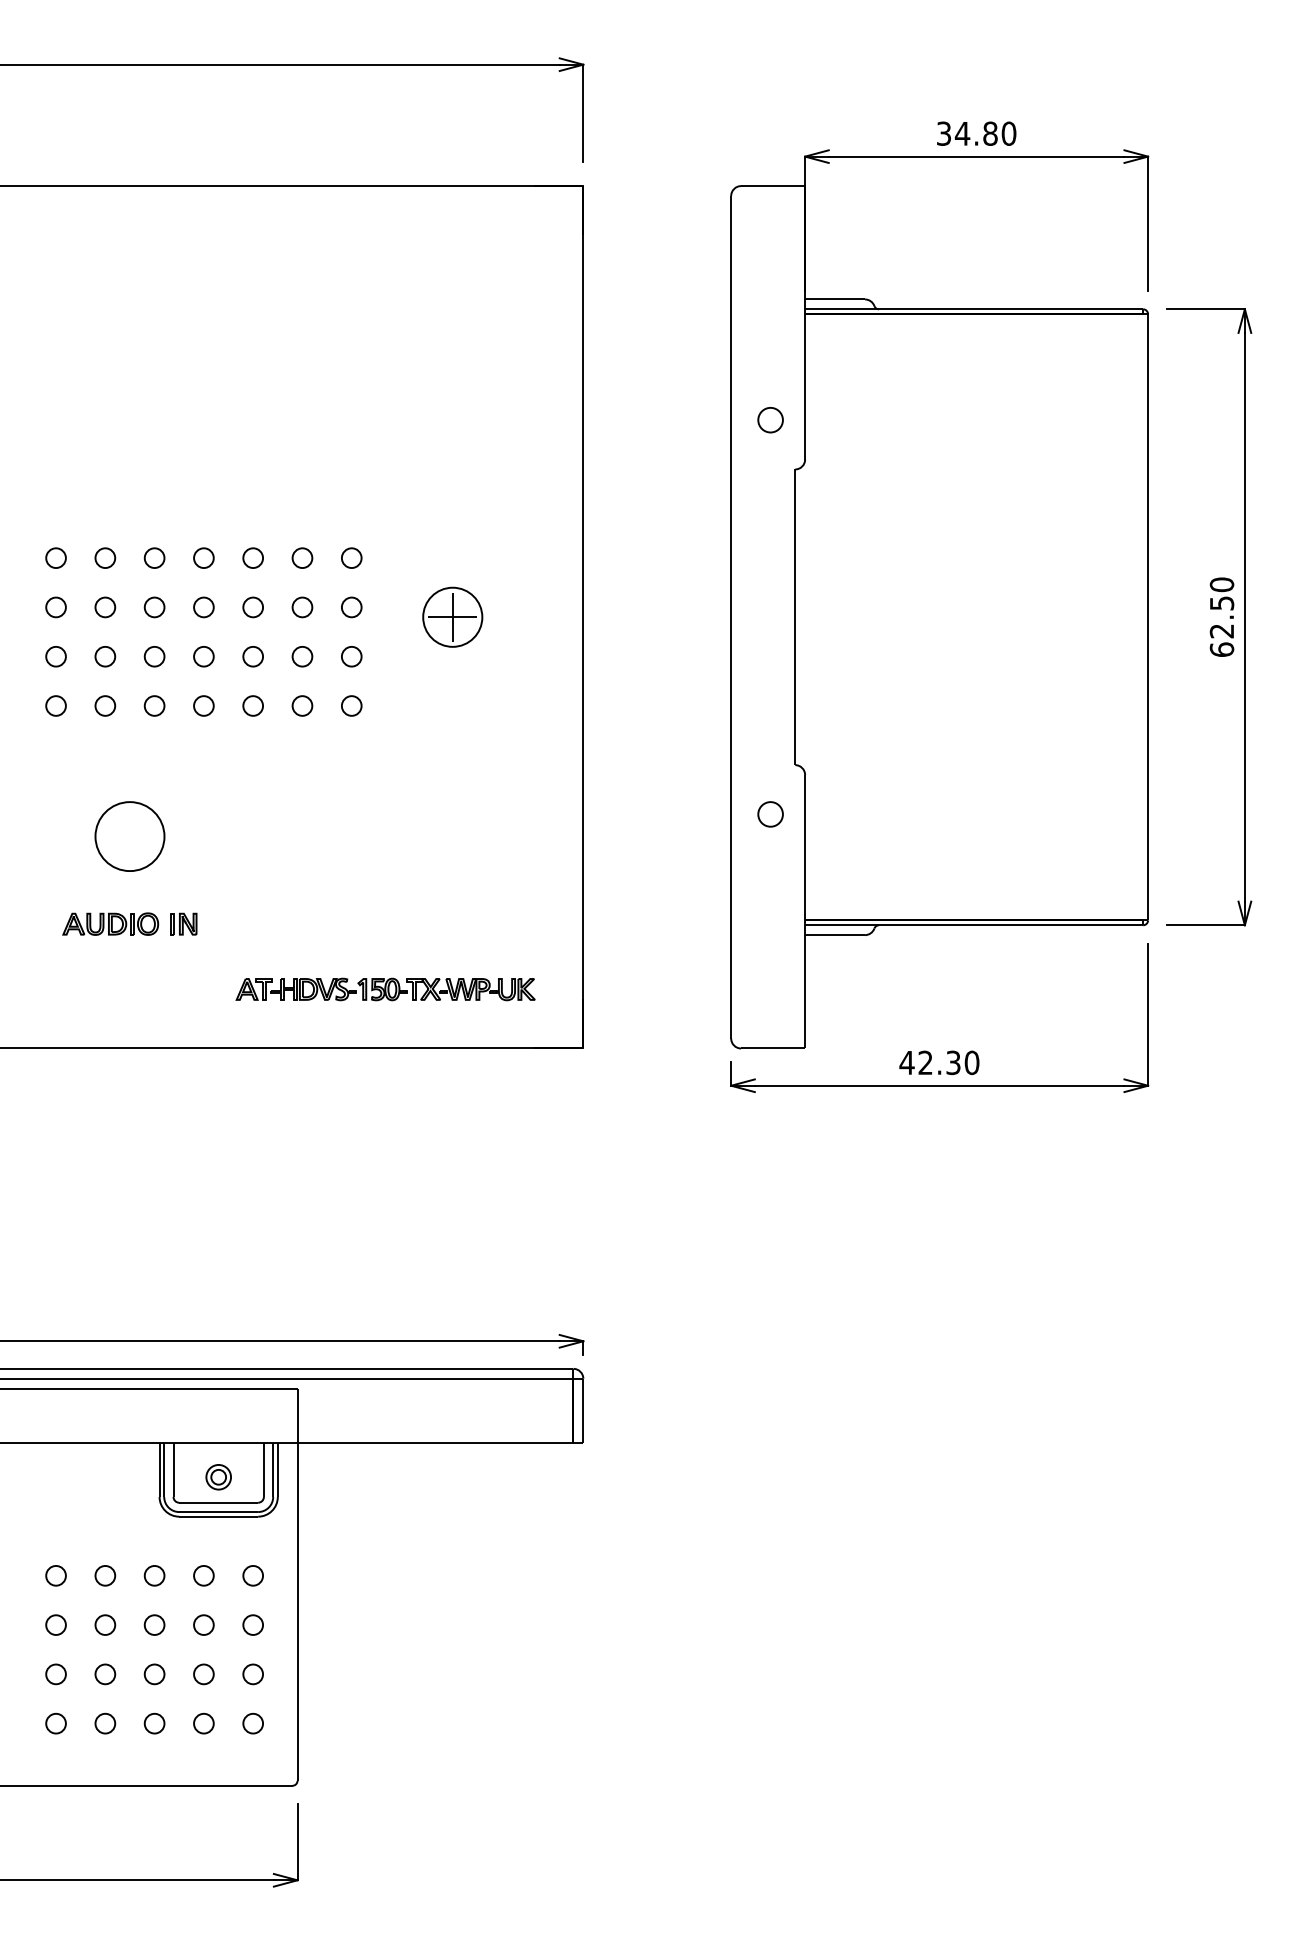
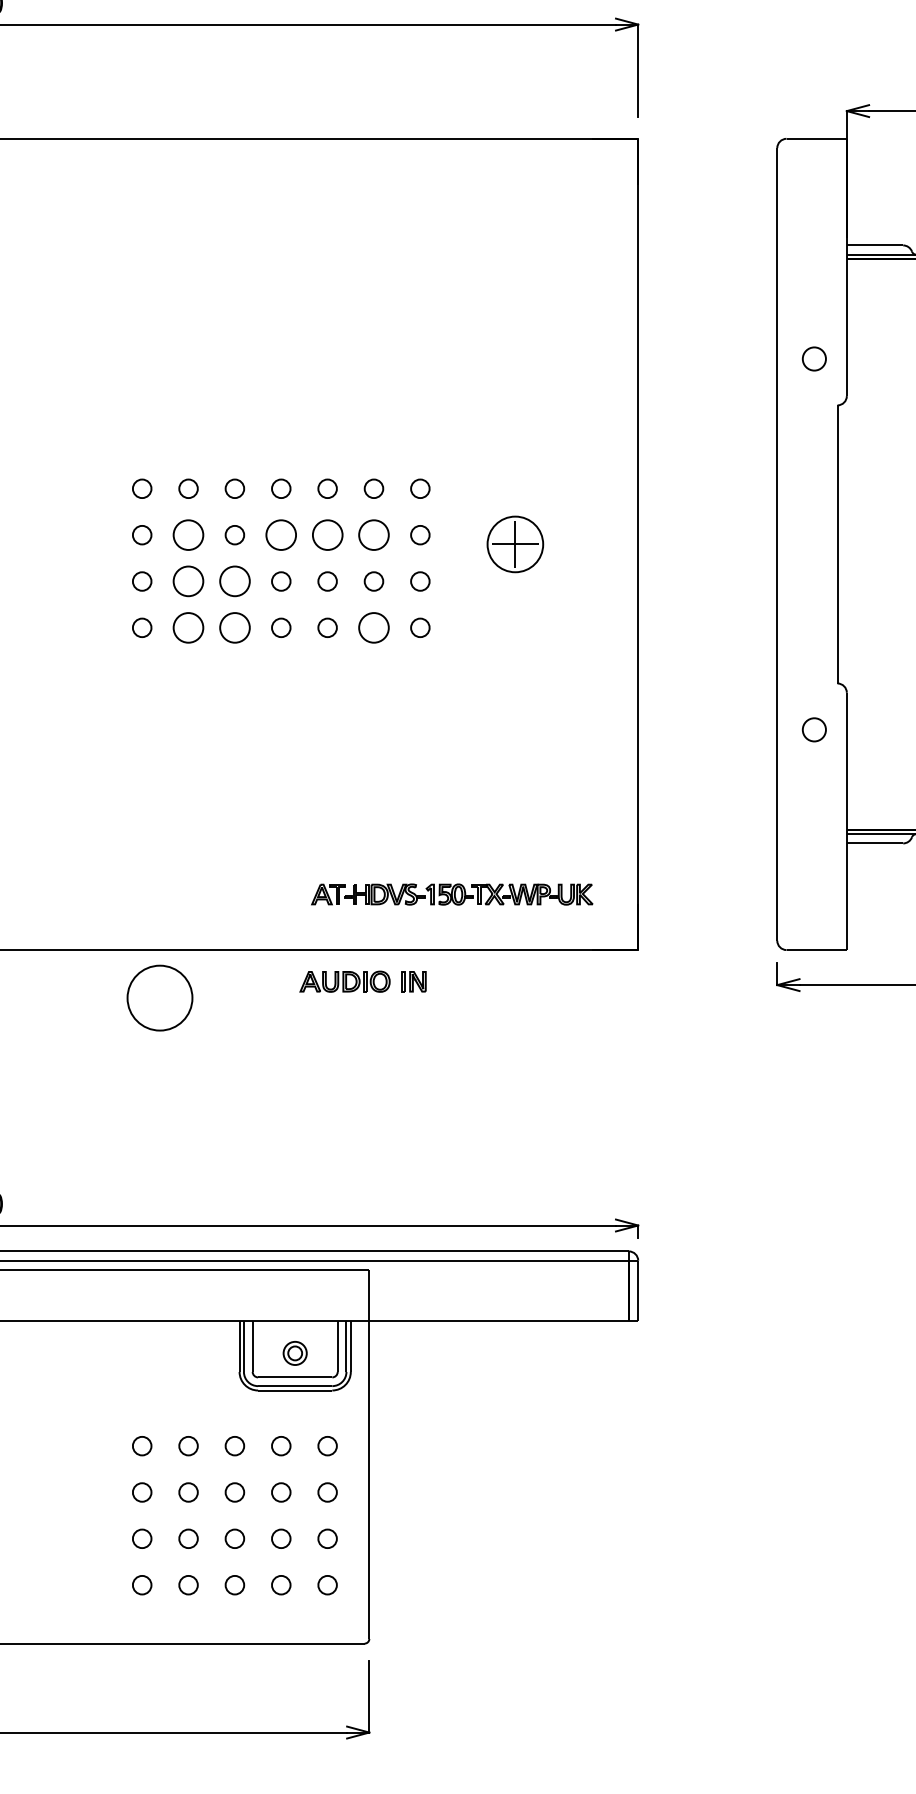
part: (105, 607) -> (188, 535), size x1.6
part: (203, 607) -> (280, 535), size x1.6
part: (252, 607) -> (326, 535), size x1.6
part: (302, 607) -> (374, 535), size x1.6
part: (105, 656) -> (188, 581), size x1.6
part: (154, 656) -> (234, 581), size x1.6
part: (105, 705) -> (188, 627), size x1.6
part: (154, 705) -> (234, 627), size x1.6
part: (302, 705) -> (374, 627), size x1.6
part: (129, 836) -> (159, 998), moved
part: (129, 923) -> (362, 981), moved

